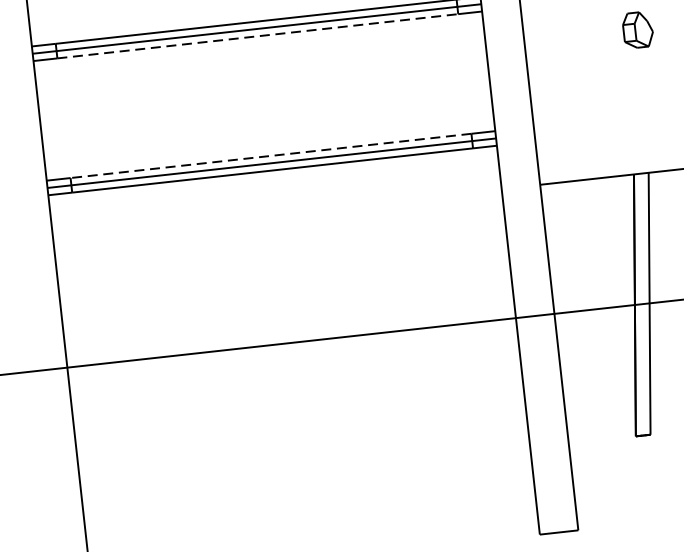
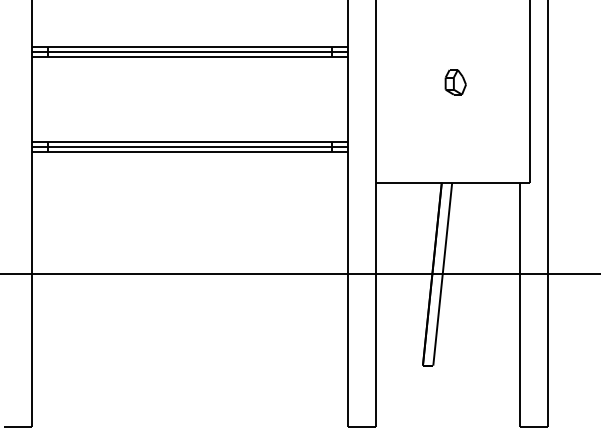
line: (257, 36) -> (189, 57), dashed -> solid
line: (270, 155) -> (189, 141), dashed -> solid

